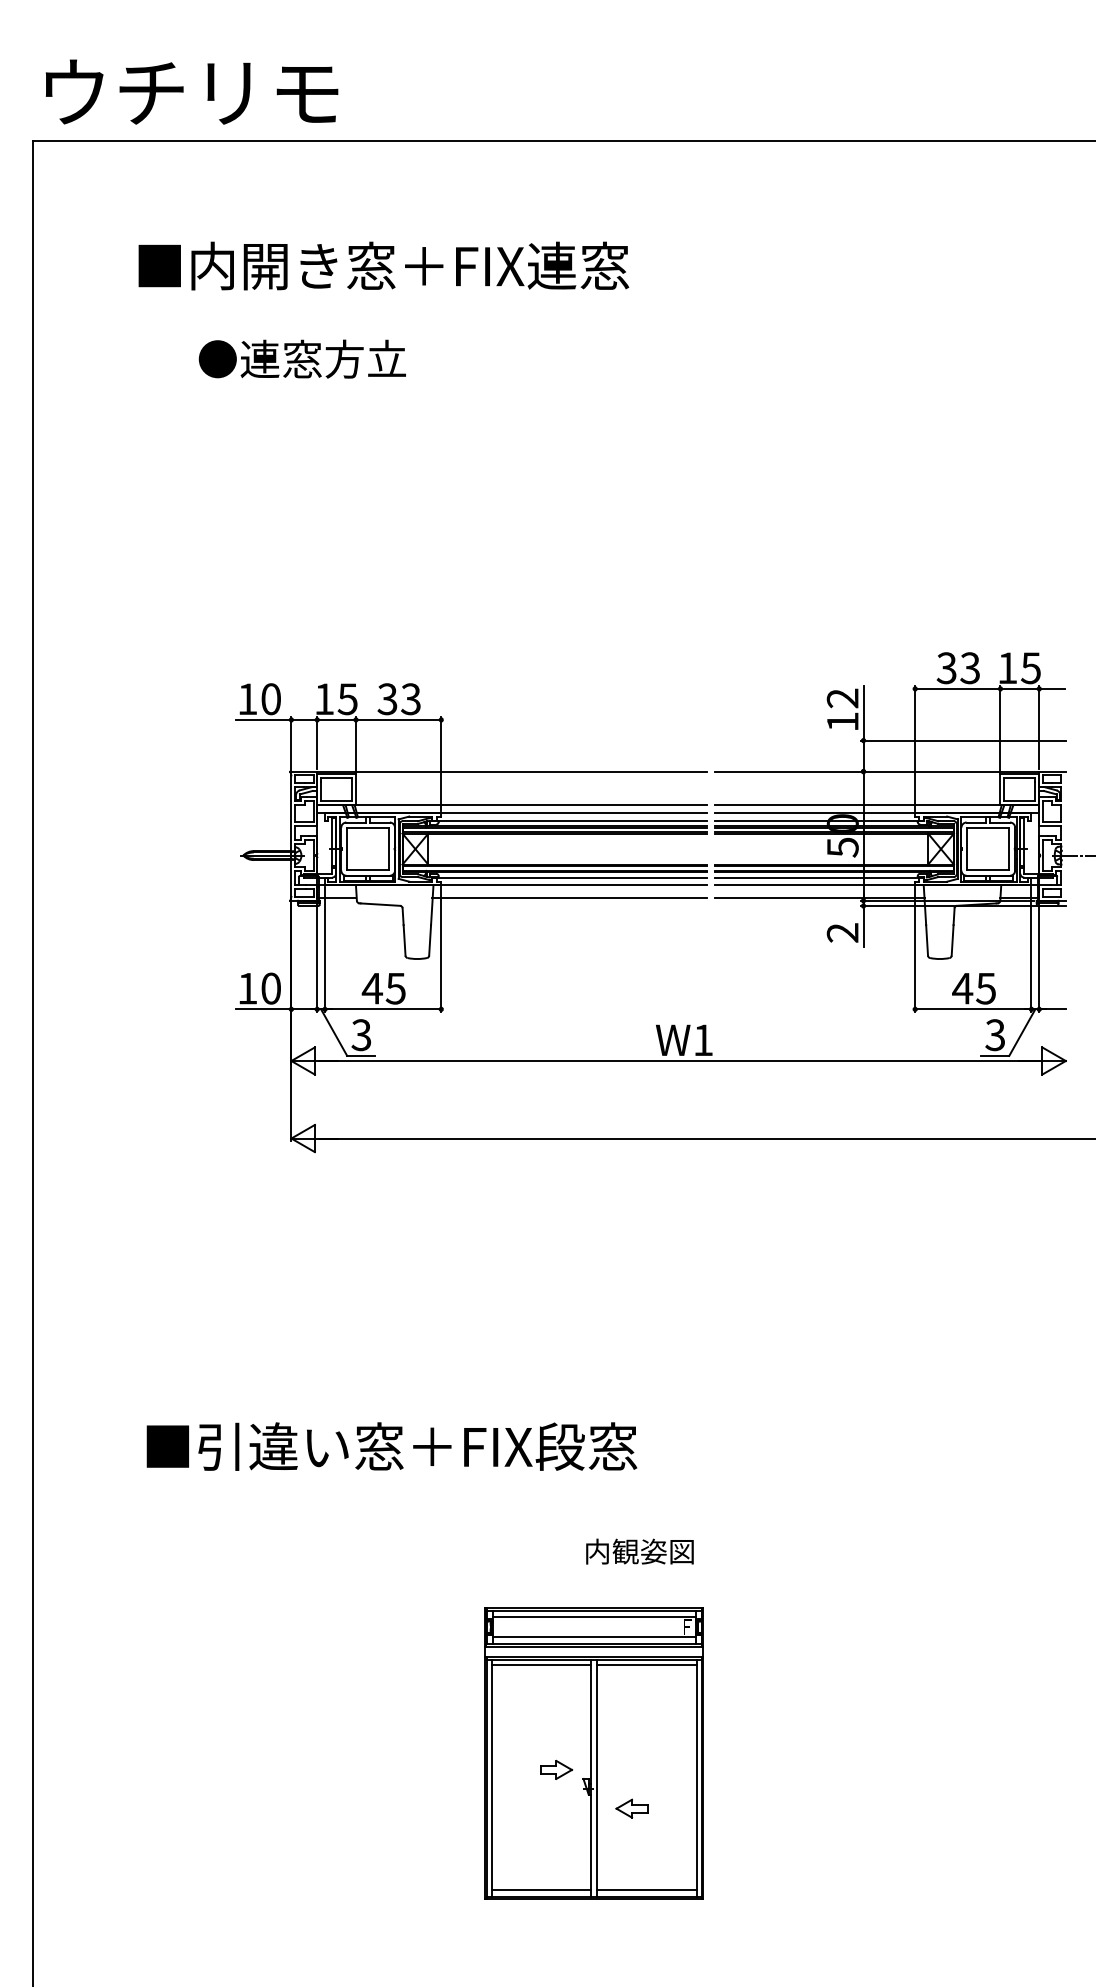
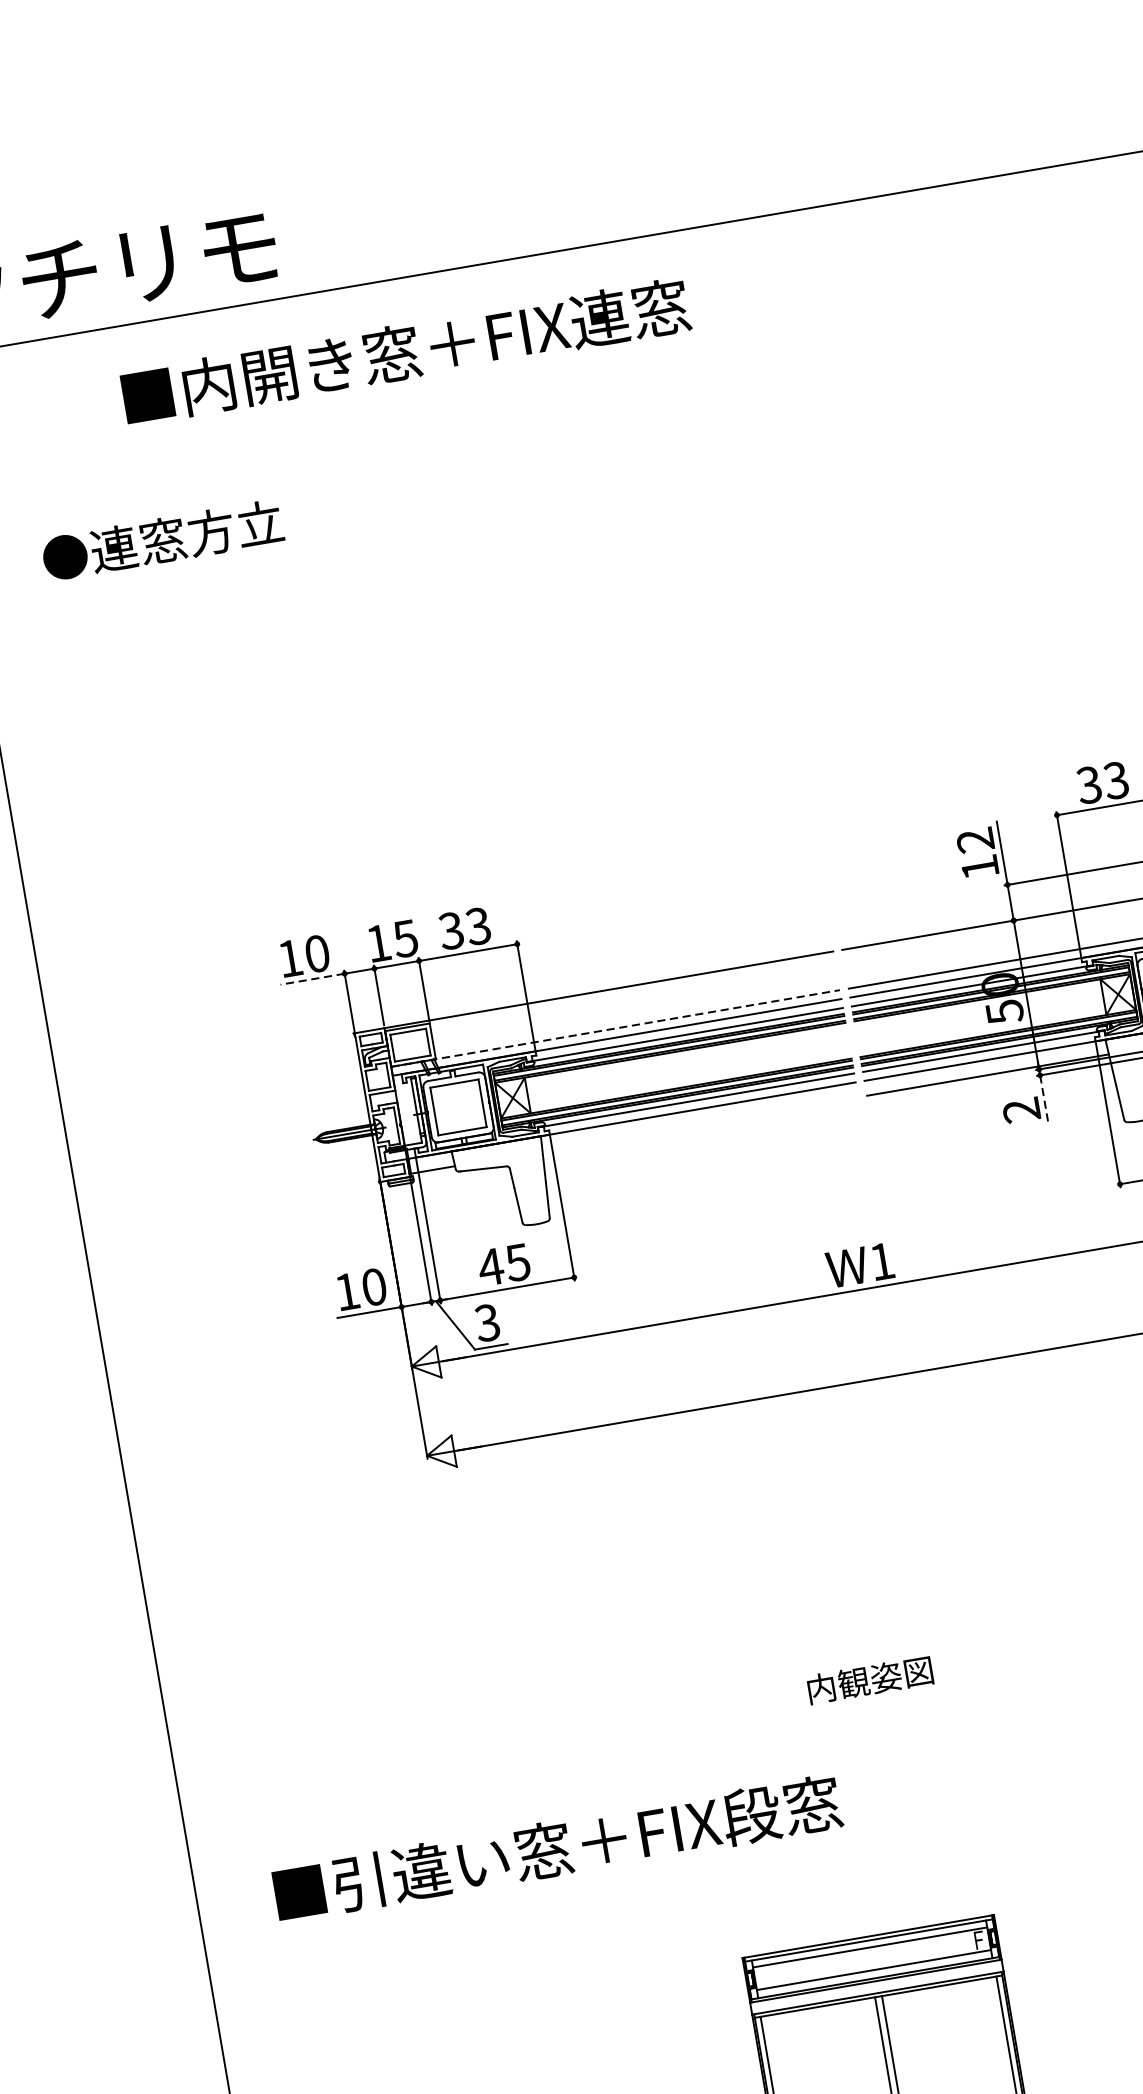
text: (383, 265) -> (405, 351), moved
text: (301, 358) -> (161, 539), moved
line: (263, 719) -> (312, 978), solid -> dashed
line: (512, 805) -> (616, 1028), solid -> dashed
line: (568, 898) -> (698, 1124), removed
line: (863, 926) -> (1044, 1099), solid -> dashed
text: (391, 1446) -> (557, 1848), moved
text: (639, 1551) -> (869, 1679), moved
line: (541, 1664) -> (818, 2012), removed
line: (646, 1664) -> (939, 1991), removed

